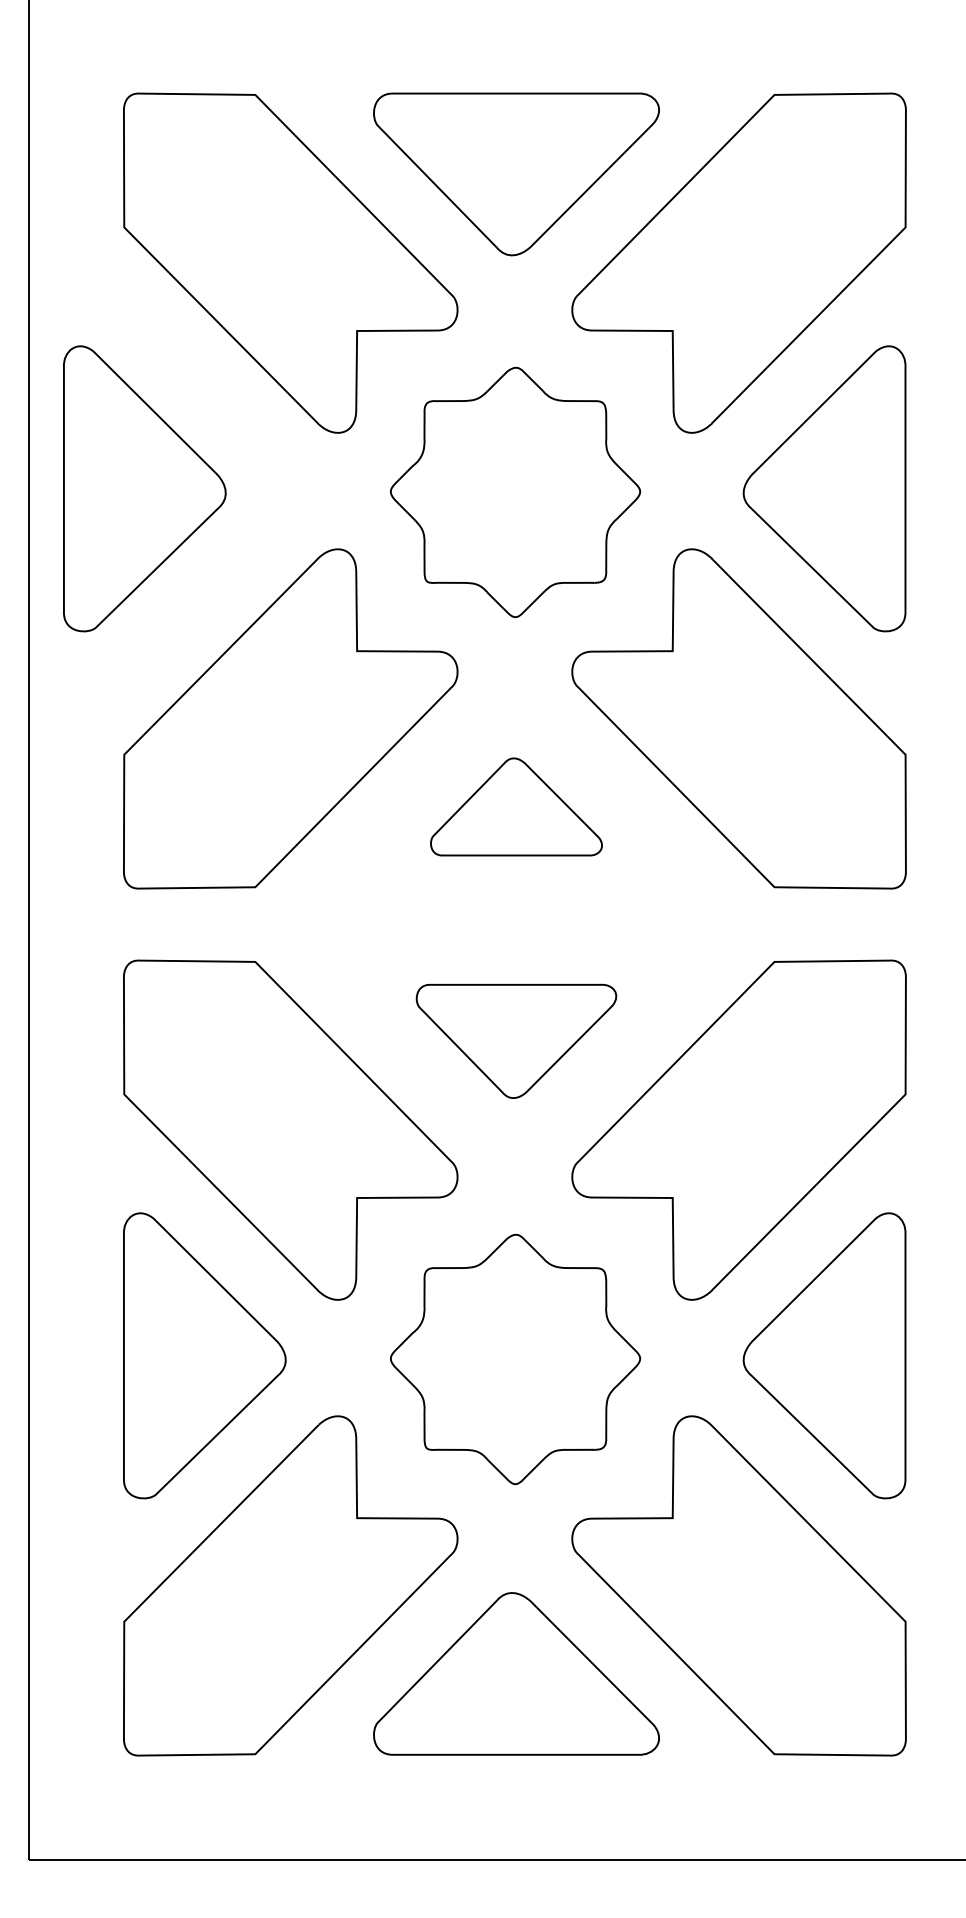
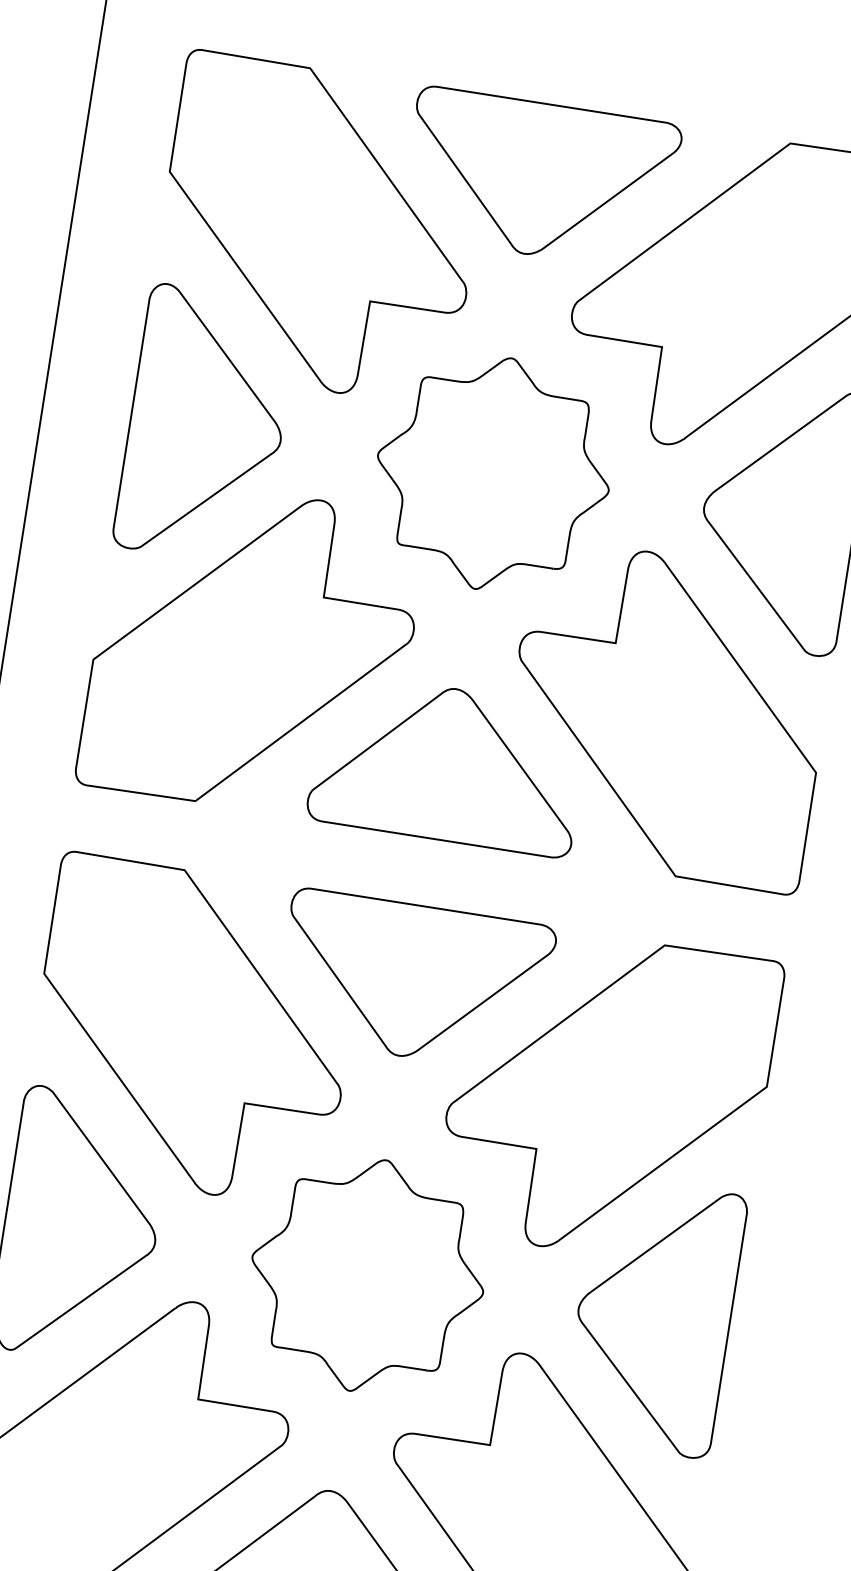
part: (144, 488) -> (206, 424), moved
part: (516, 806) -> (448, 764), size x1.67
part: (516, 1041) -> (414, 981), size x1.43

